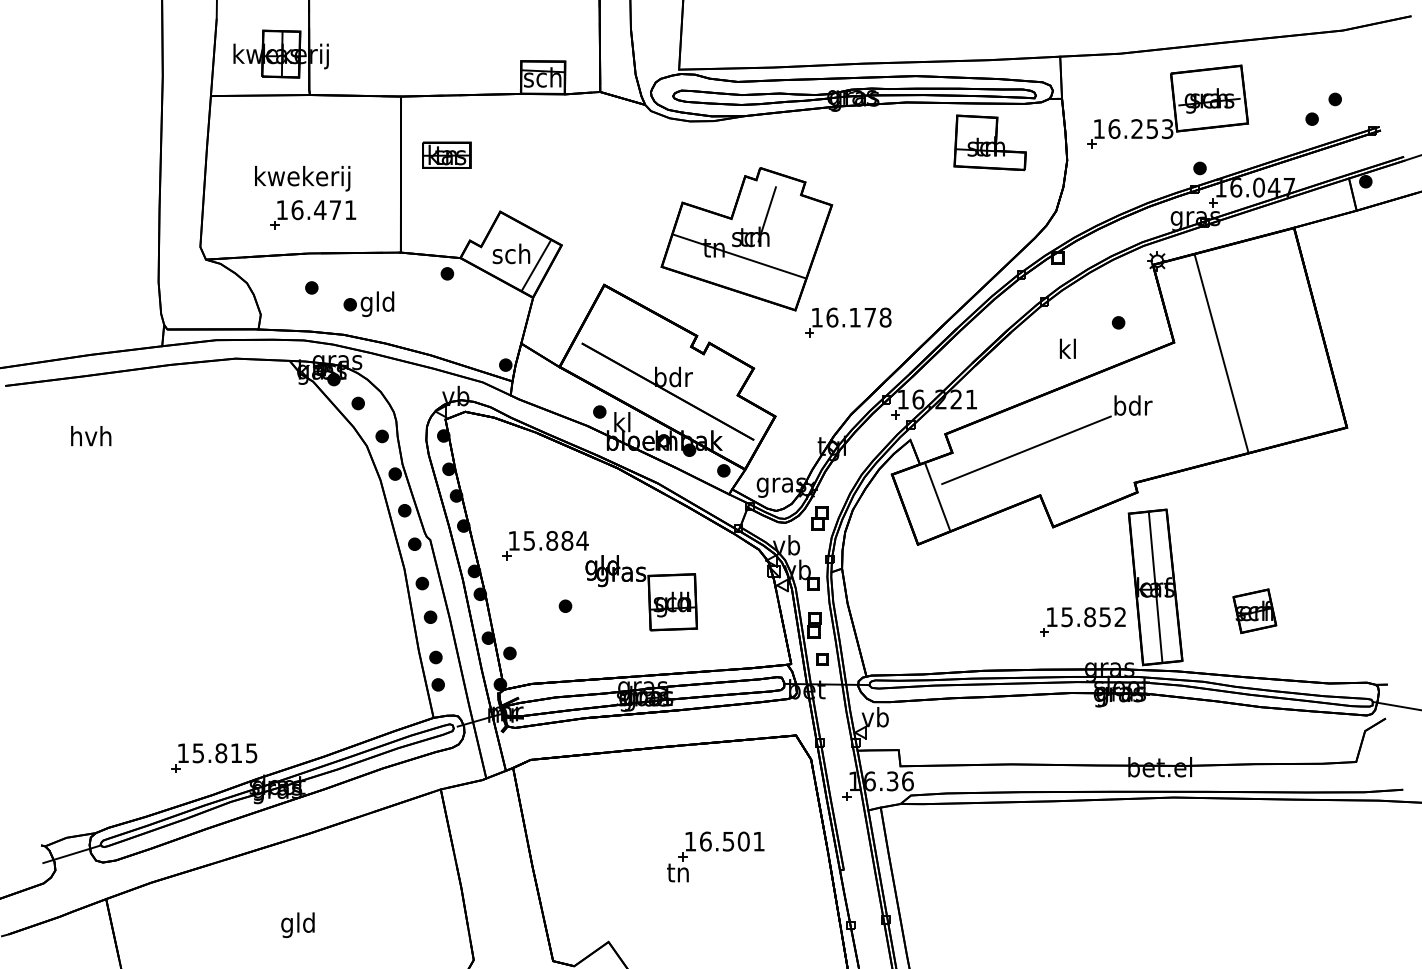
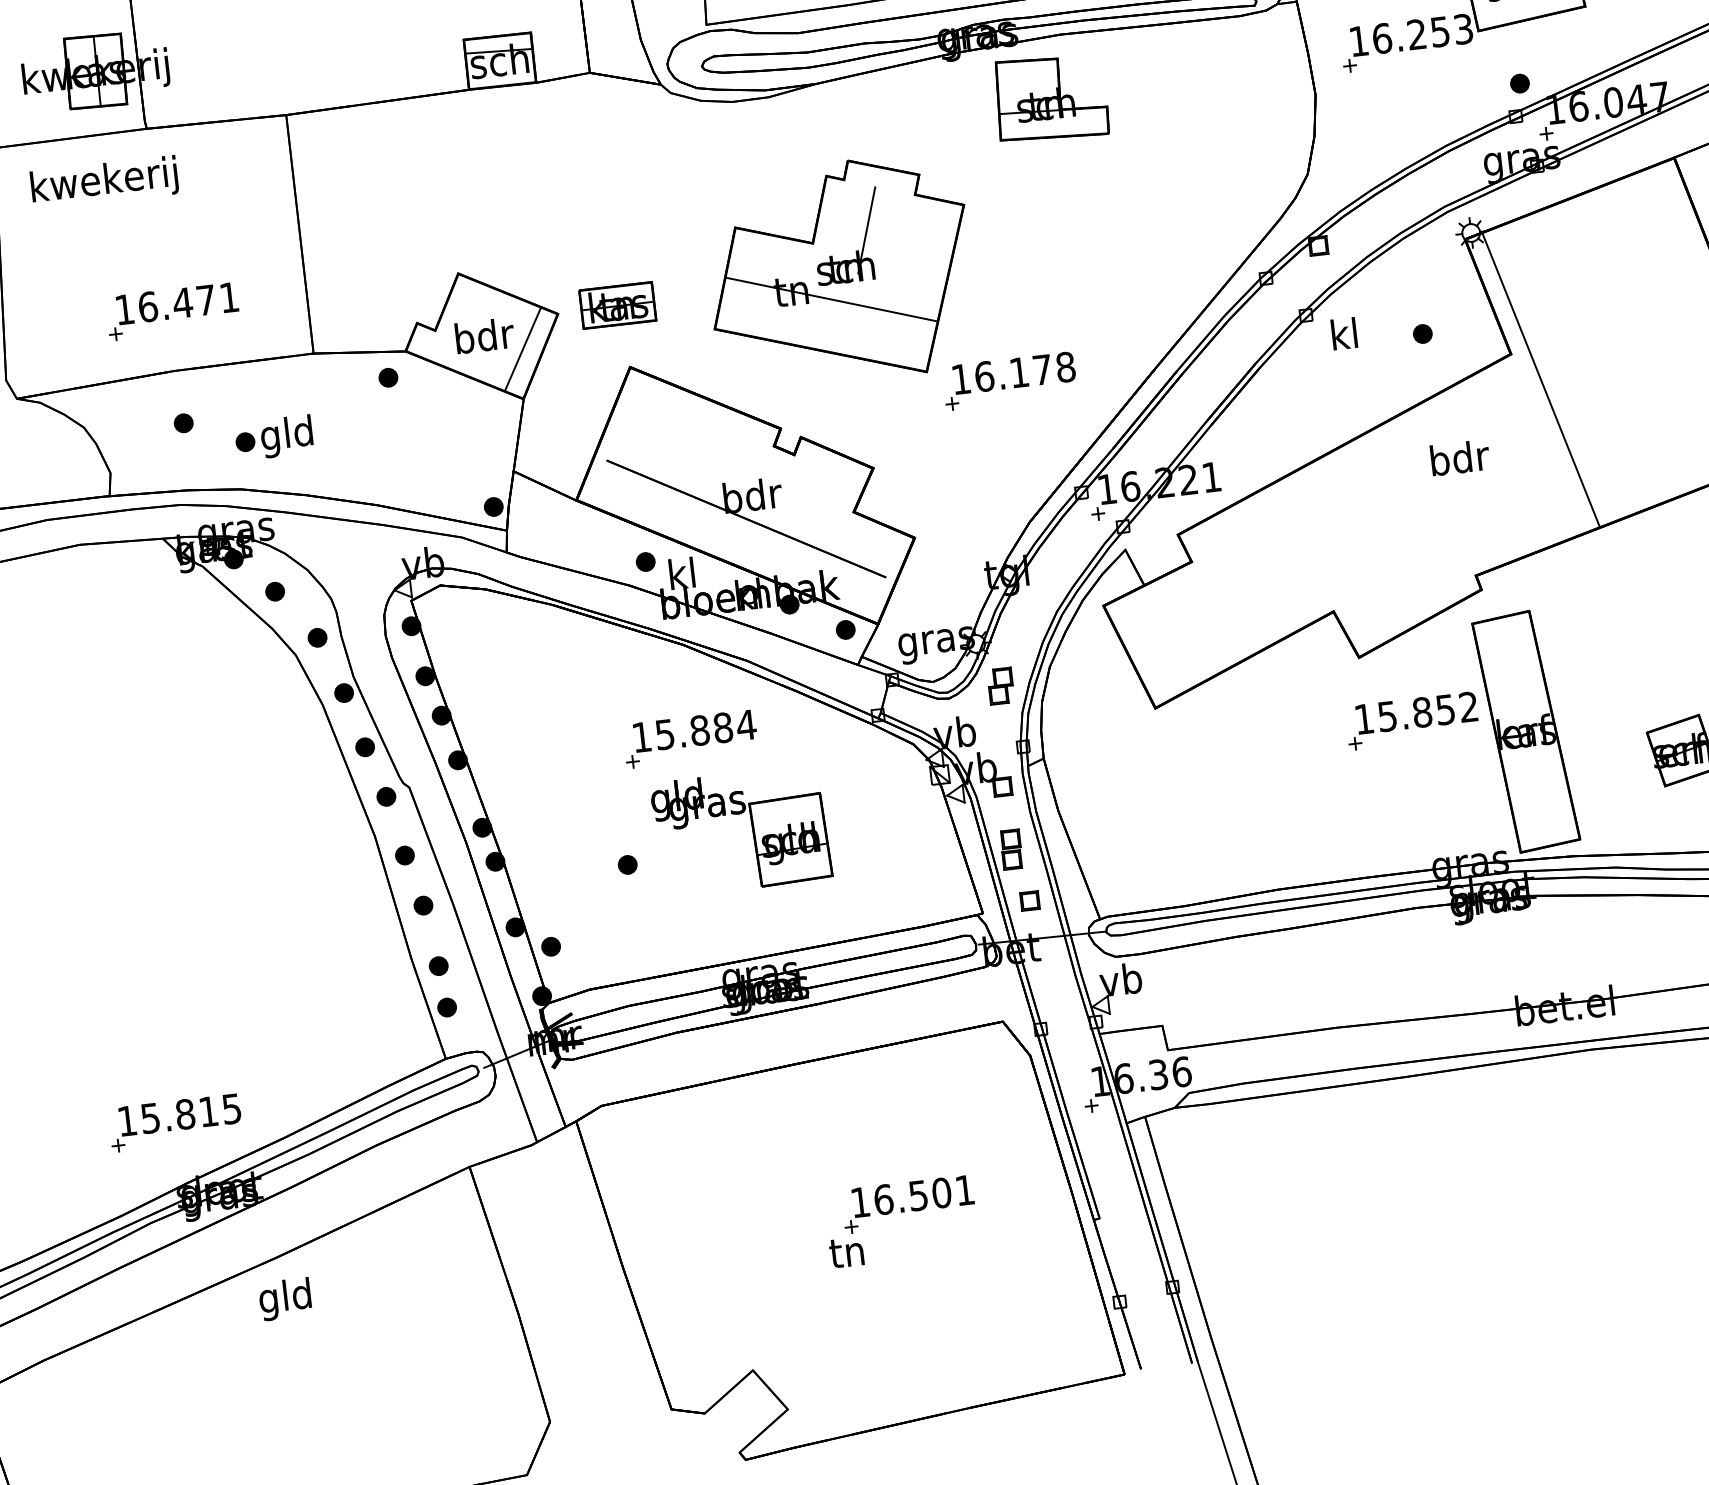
part: (989, 142) -> (1049, 97), moved
part: (446, 154) -> (617, 304), moved
text: (302, 178) -> (104, 182), moved
text: (511, 253) -> (482, 335), sch -> bdr
text: (1067, 348) -> (1343, 333), moved
line: (1221, 353) -> (1541, 380), moved
line: (1026, 450) -> (1304, 545), removed
line: (937, 496) -> (1176, 631), removed
part: (545, 545) -> (690, 738), moved
line: (1155, 587) -> (1526, 731), removed
part: (1082, 621) -> (1411, 720), moved
part: (214, 757) -> (175, 1121), moved
text: (297, 925) -> (284, 1299), moved

